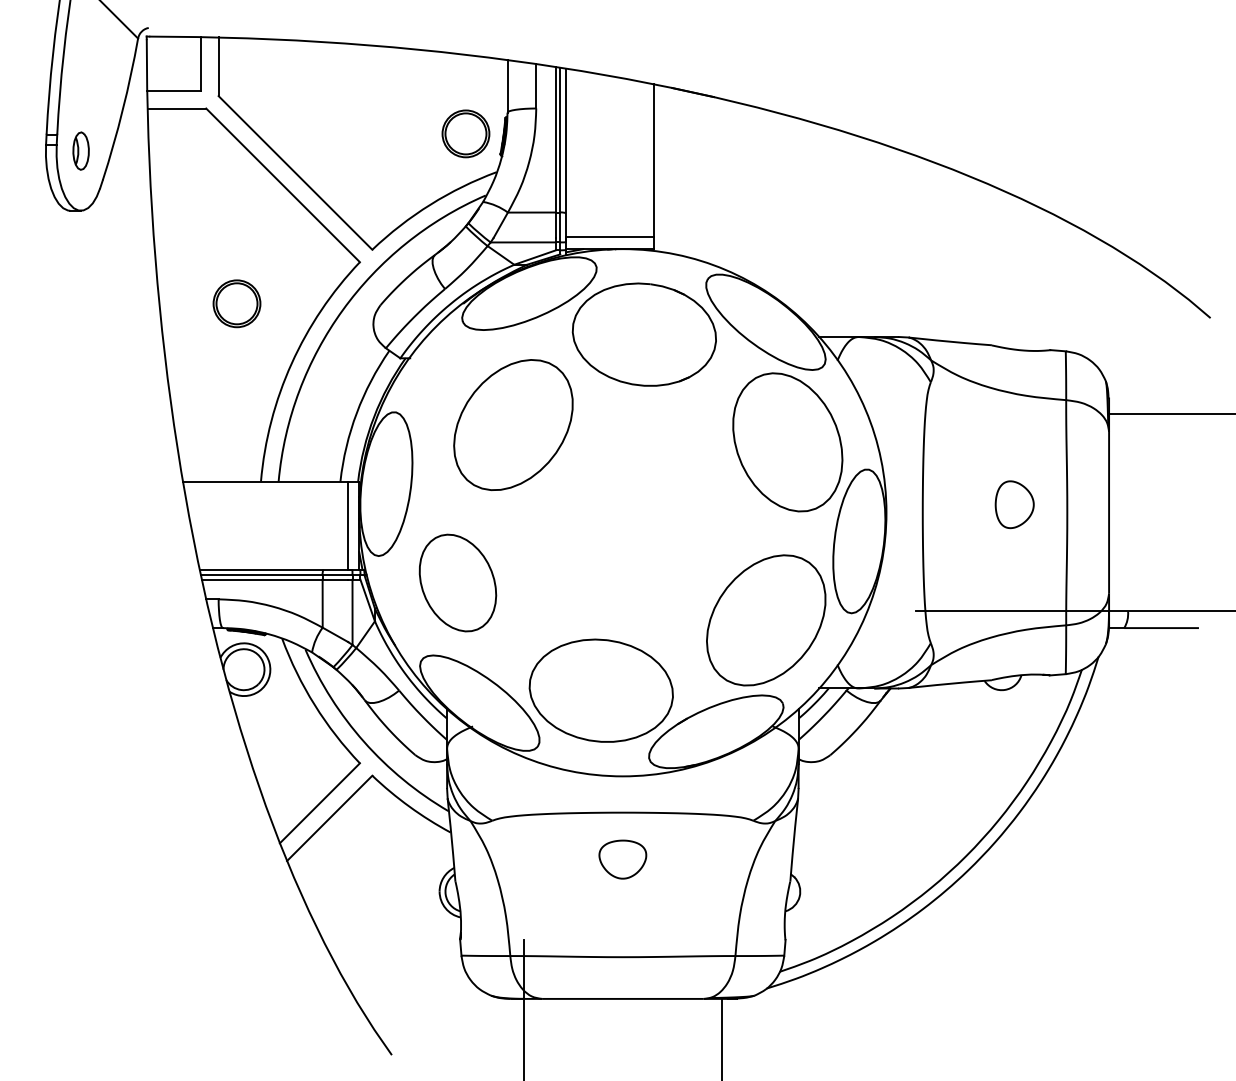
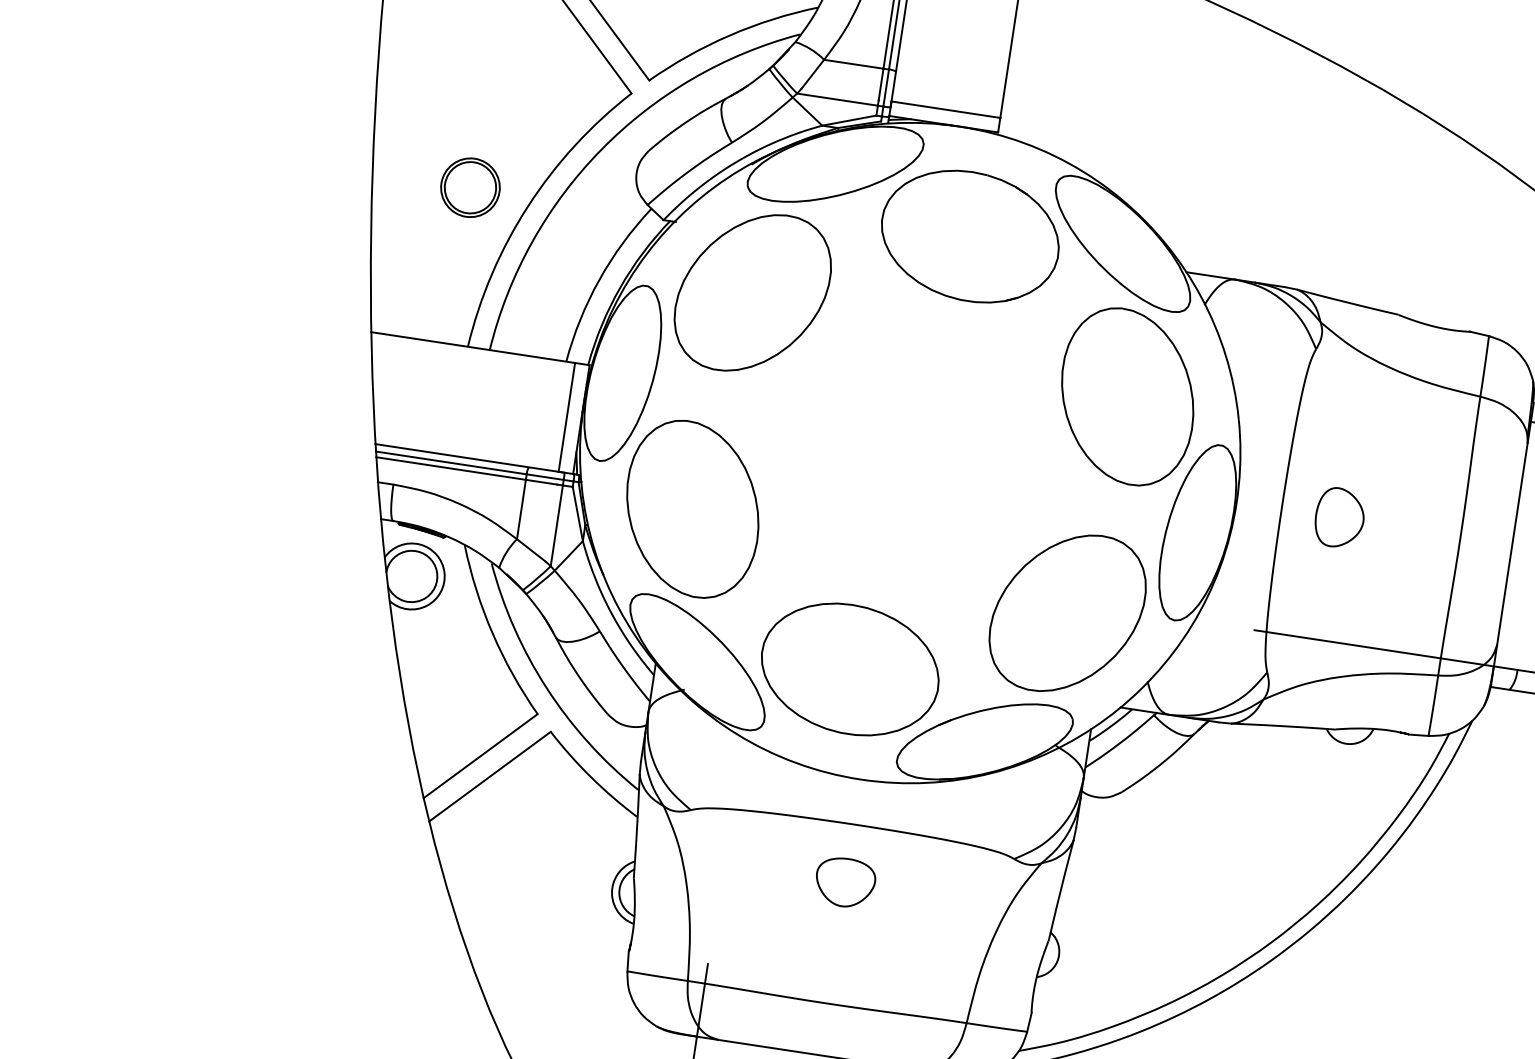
part: (236, 303) -> (469, 187), moved
part: (513, 424) -> (752, 292), moved
part: (1014, 504) -> (1339, 517), moved
part: (457, 582) -> (692, 508), size x1.43

